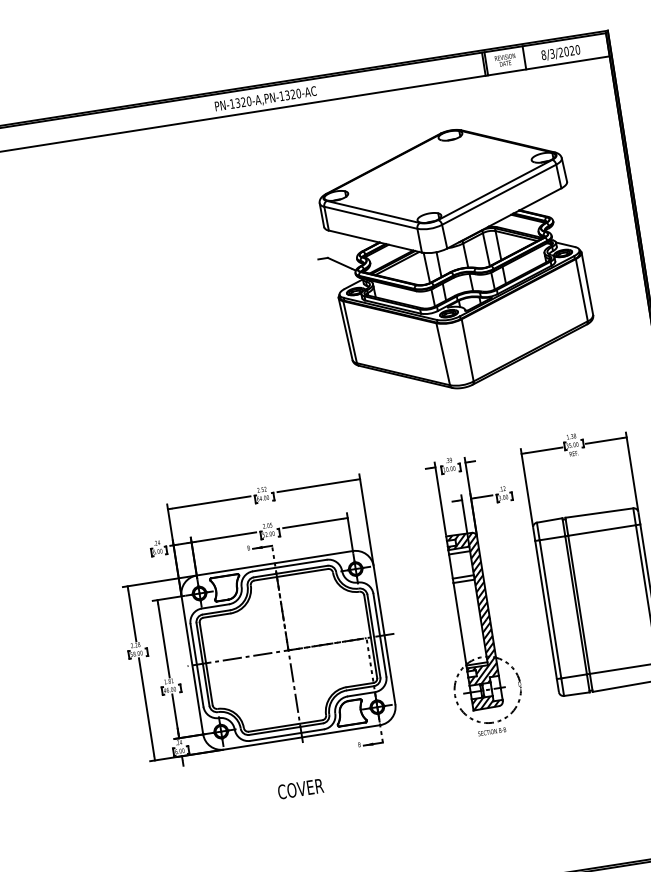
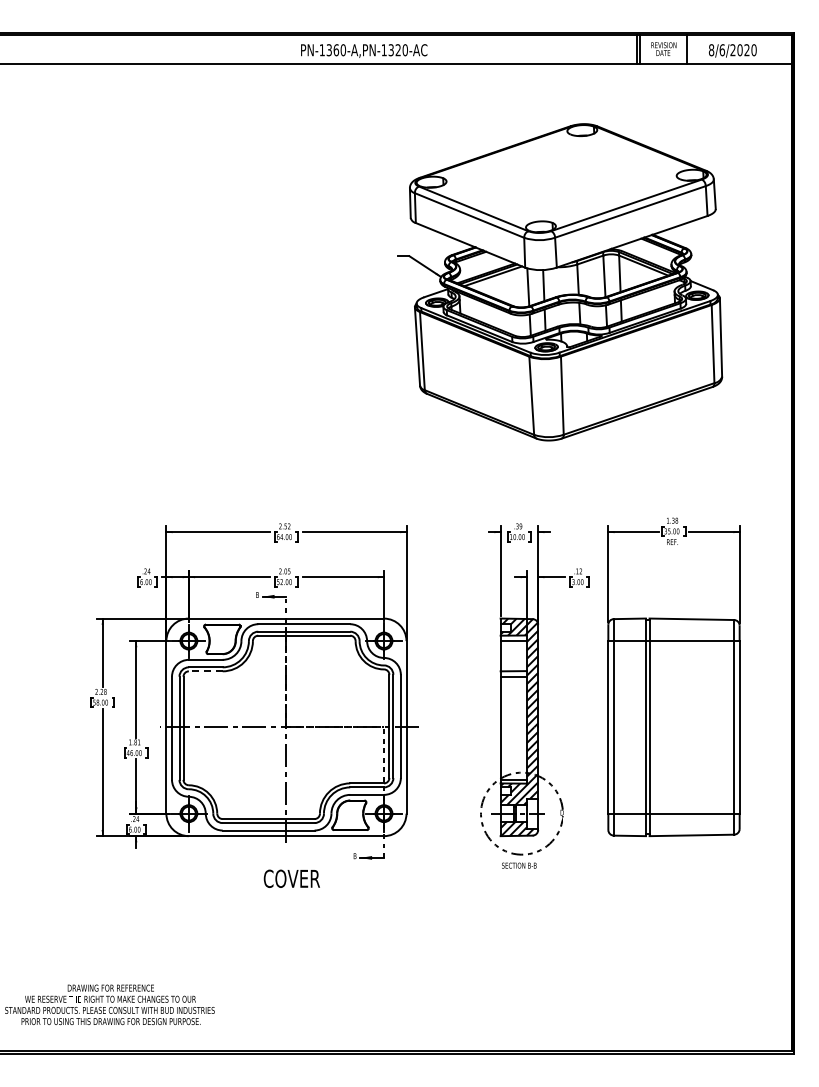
text: (552, 54) -> (722, 50), 8/3/2020 -> 8/6/2020
text: (243, 102) -> (336, 50), PN-1320-A,PN-1320-AC -> PN-1360-A,PN-1320-AC
line: (216, 615) -> (205, 671), solid -> dashed
text: (300, 788) -> (291, 878), moved

